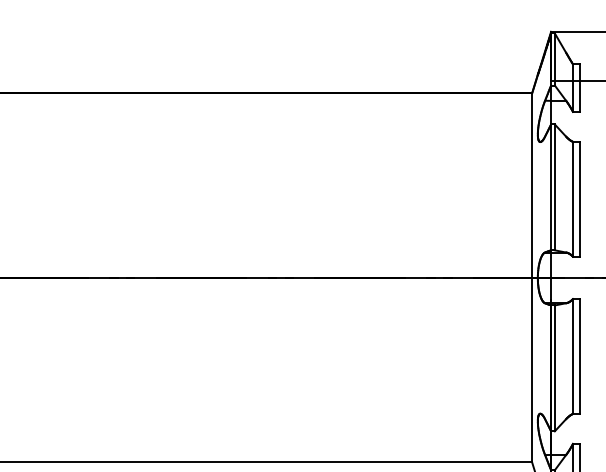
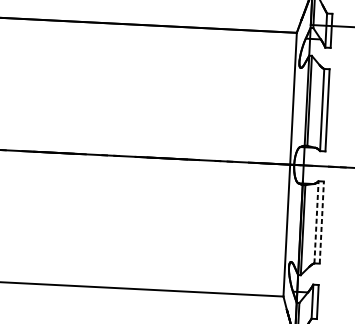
line: (573, 356) -> (316, 222), solid -> dashed
line: (580, 356) -> (321, 222), solid -> dashed

